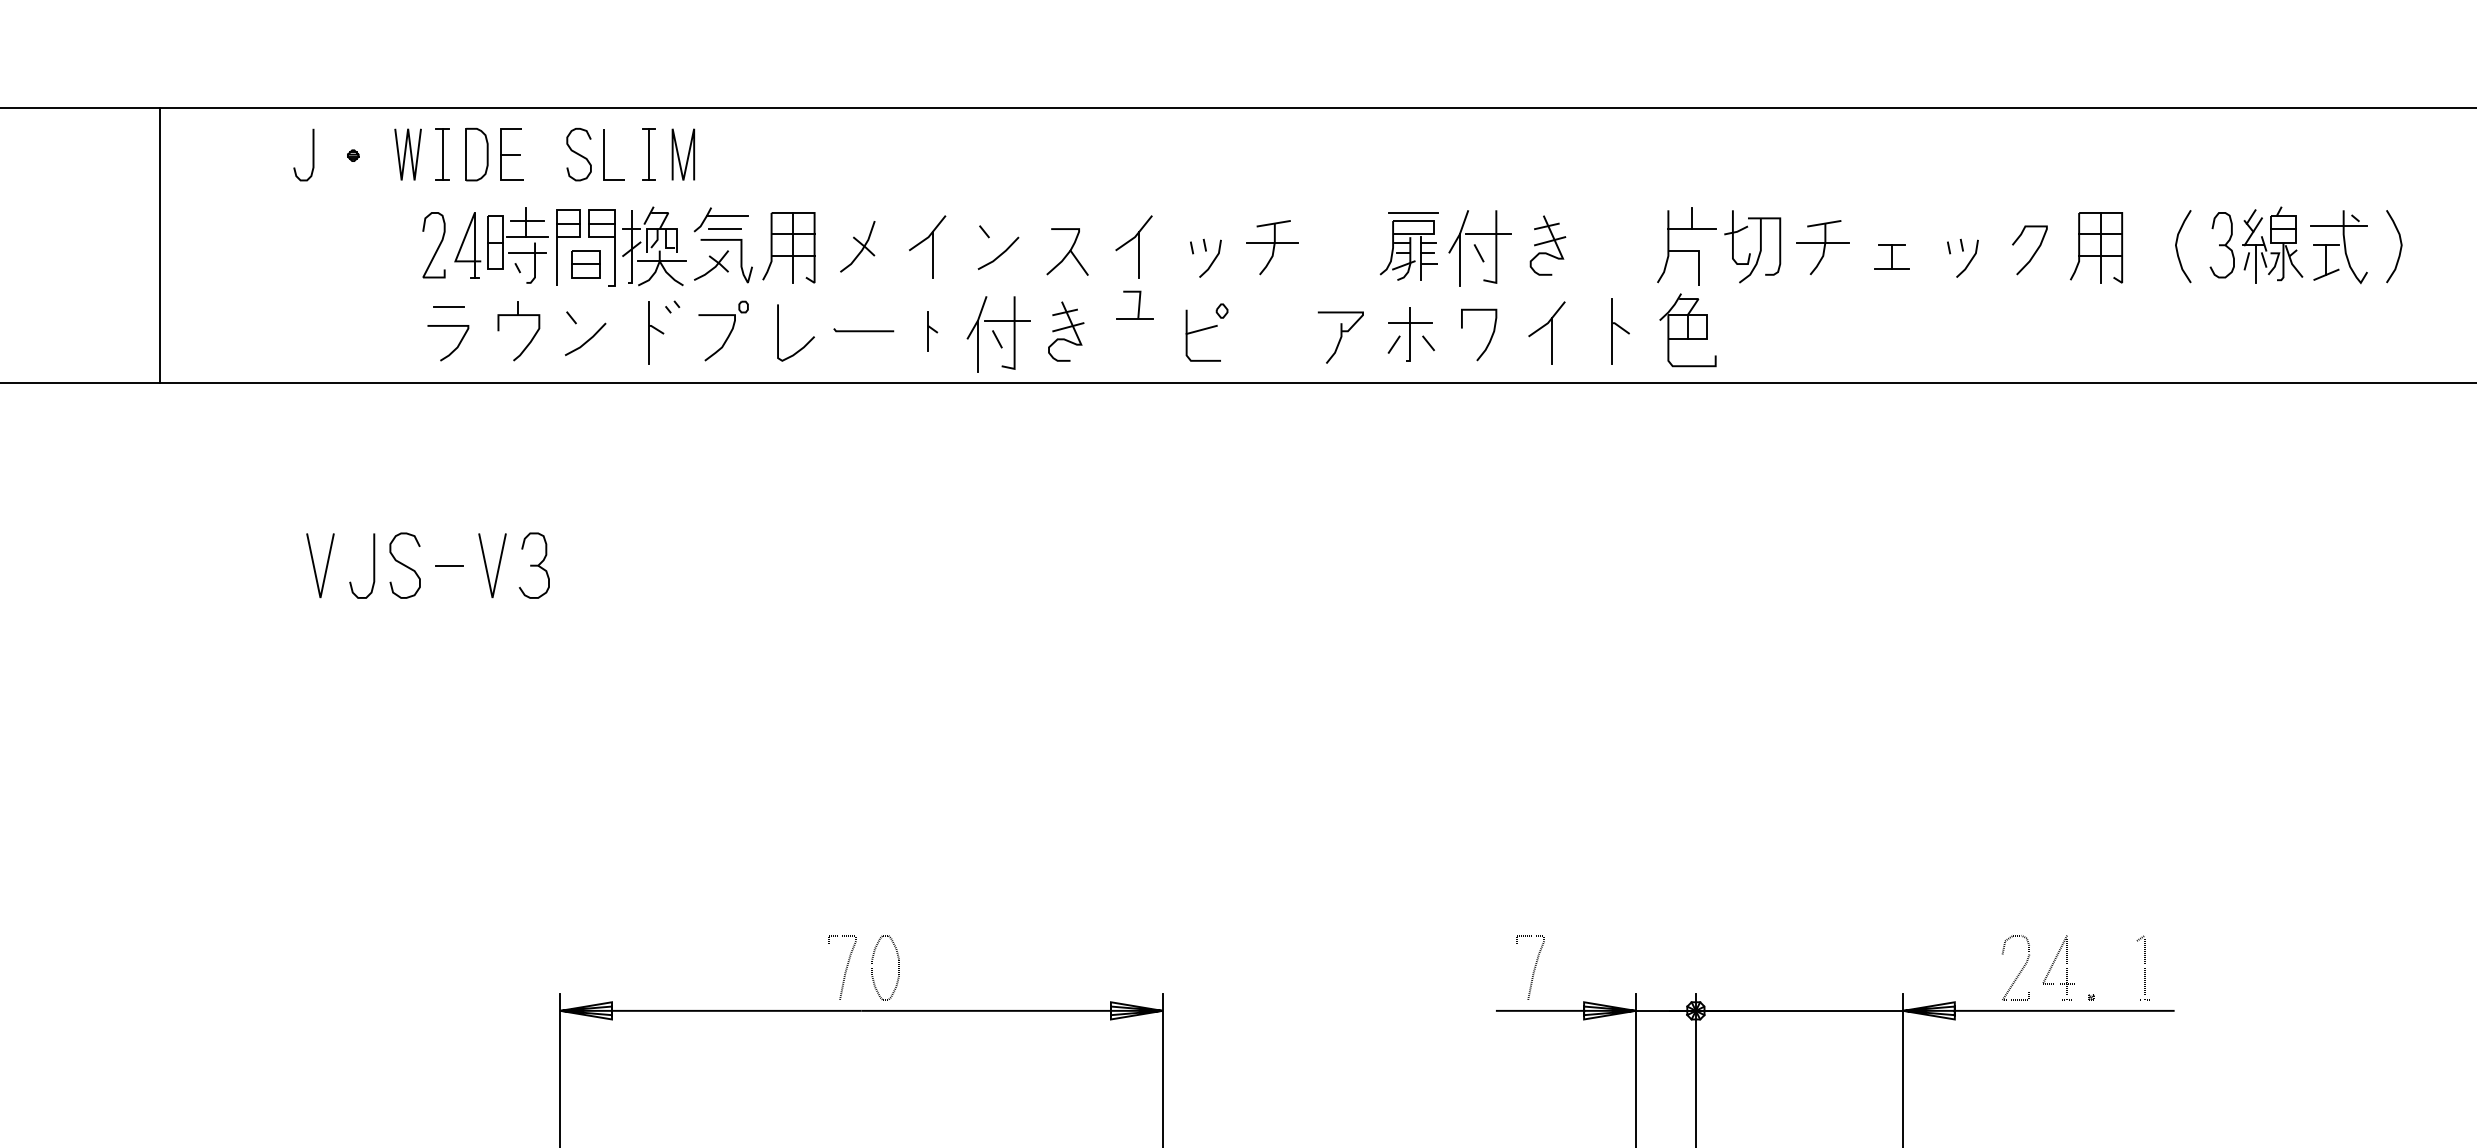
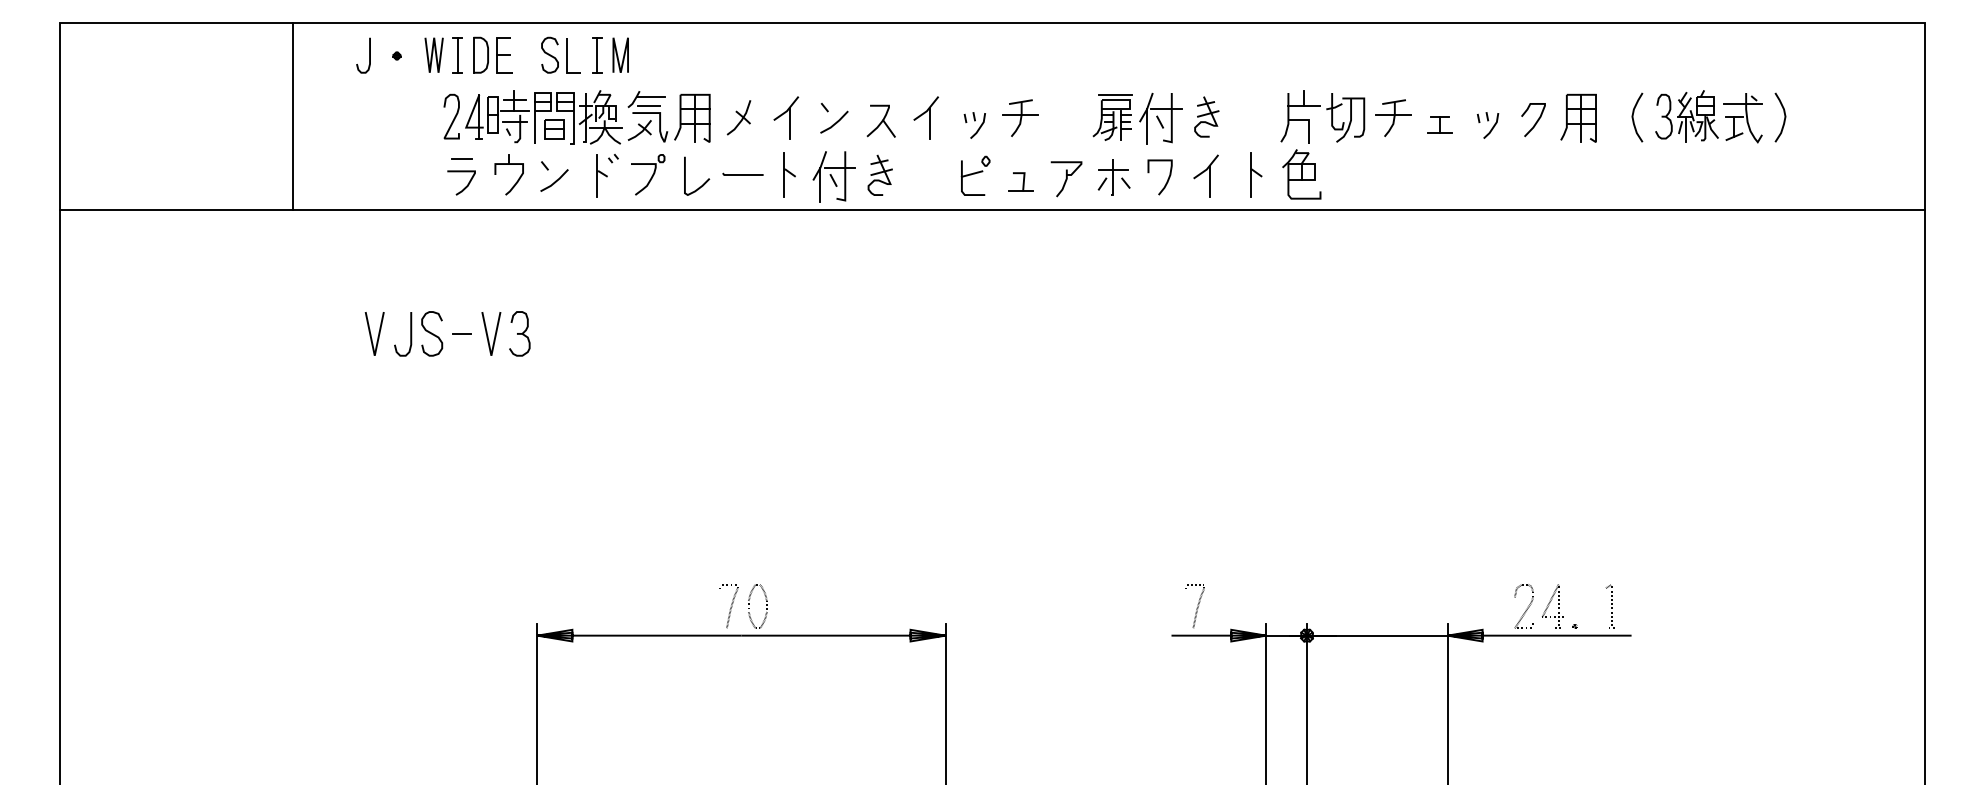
line: (159, 244) -> (292, 116), moved
part: (1134, 303) -> (1020, 181), moved
part: (932, 330) -> (789, 174), size x1.67

